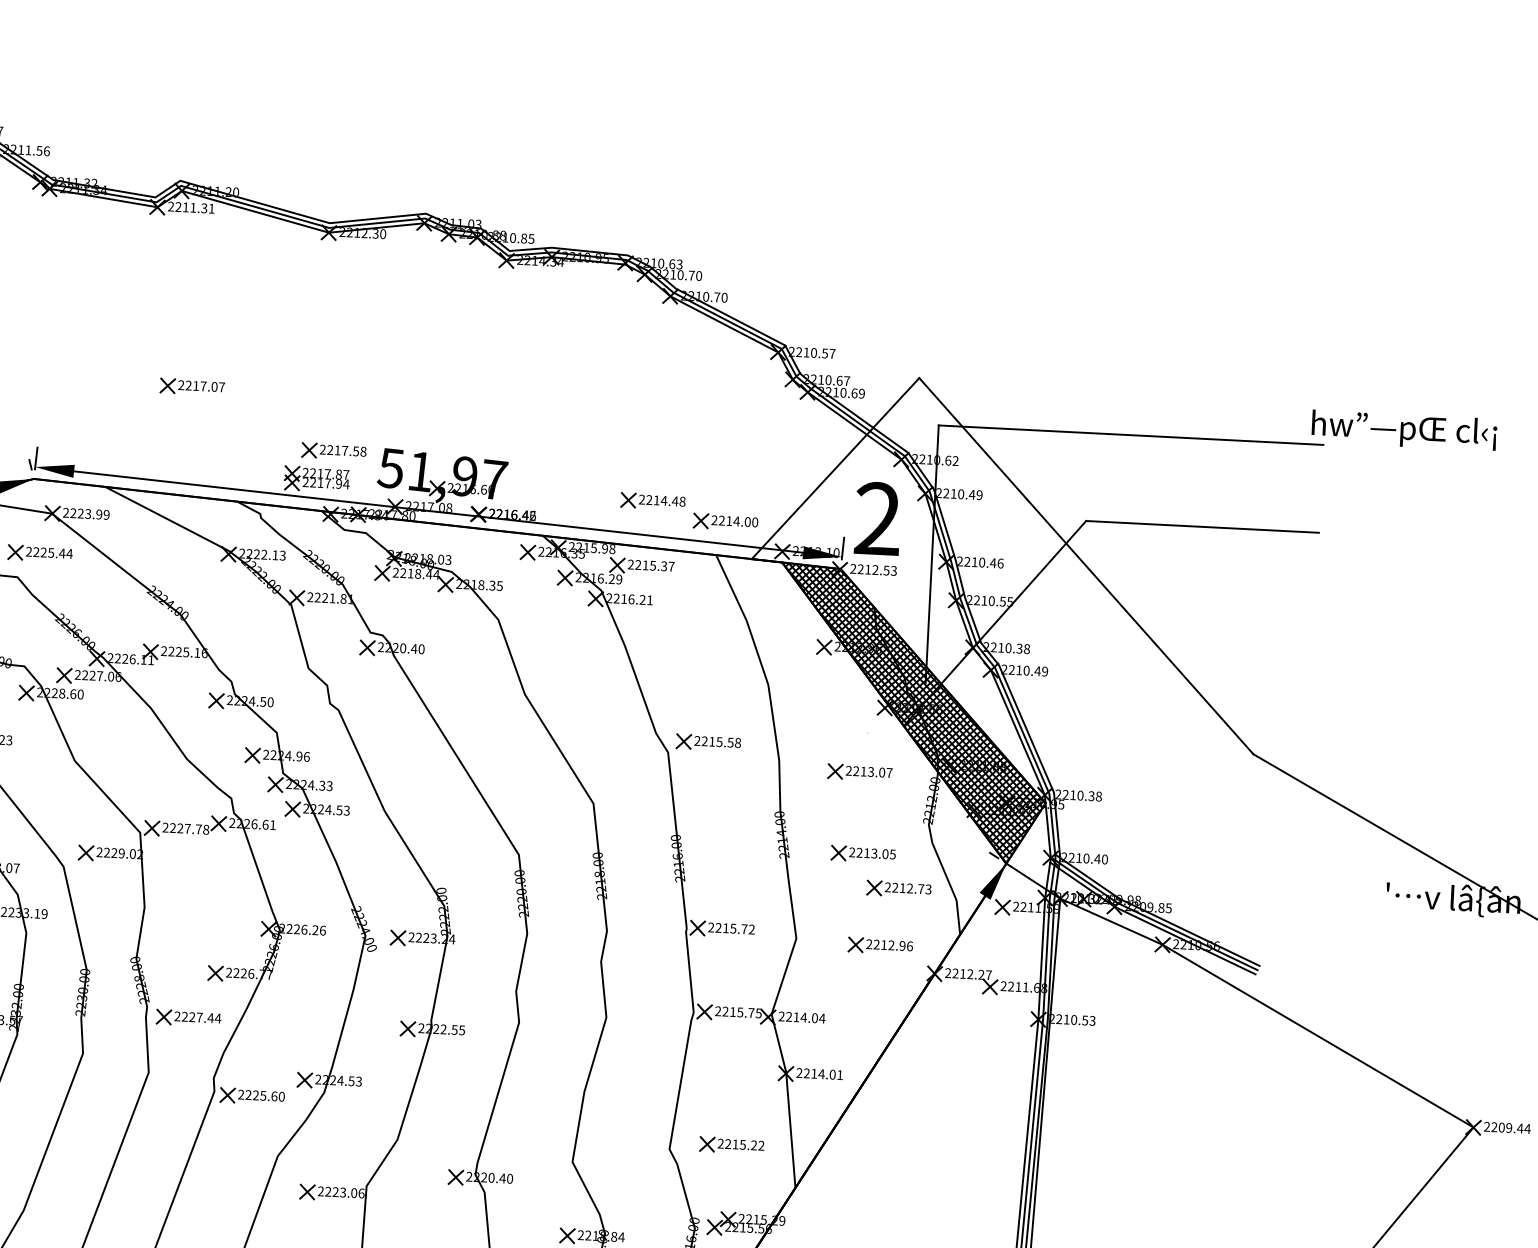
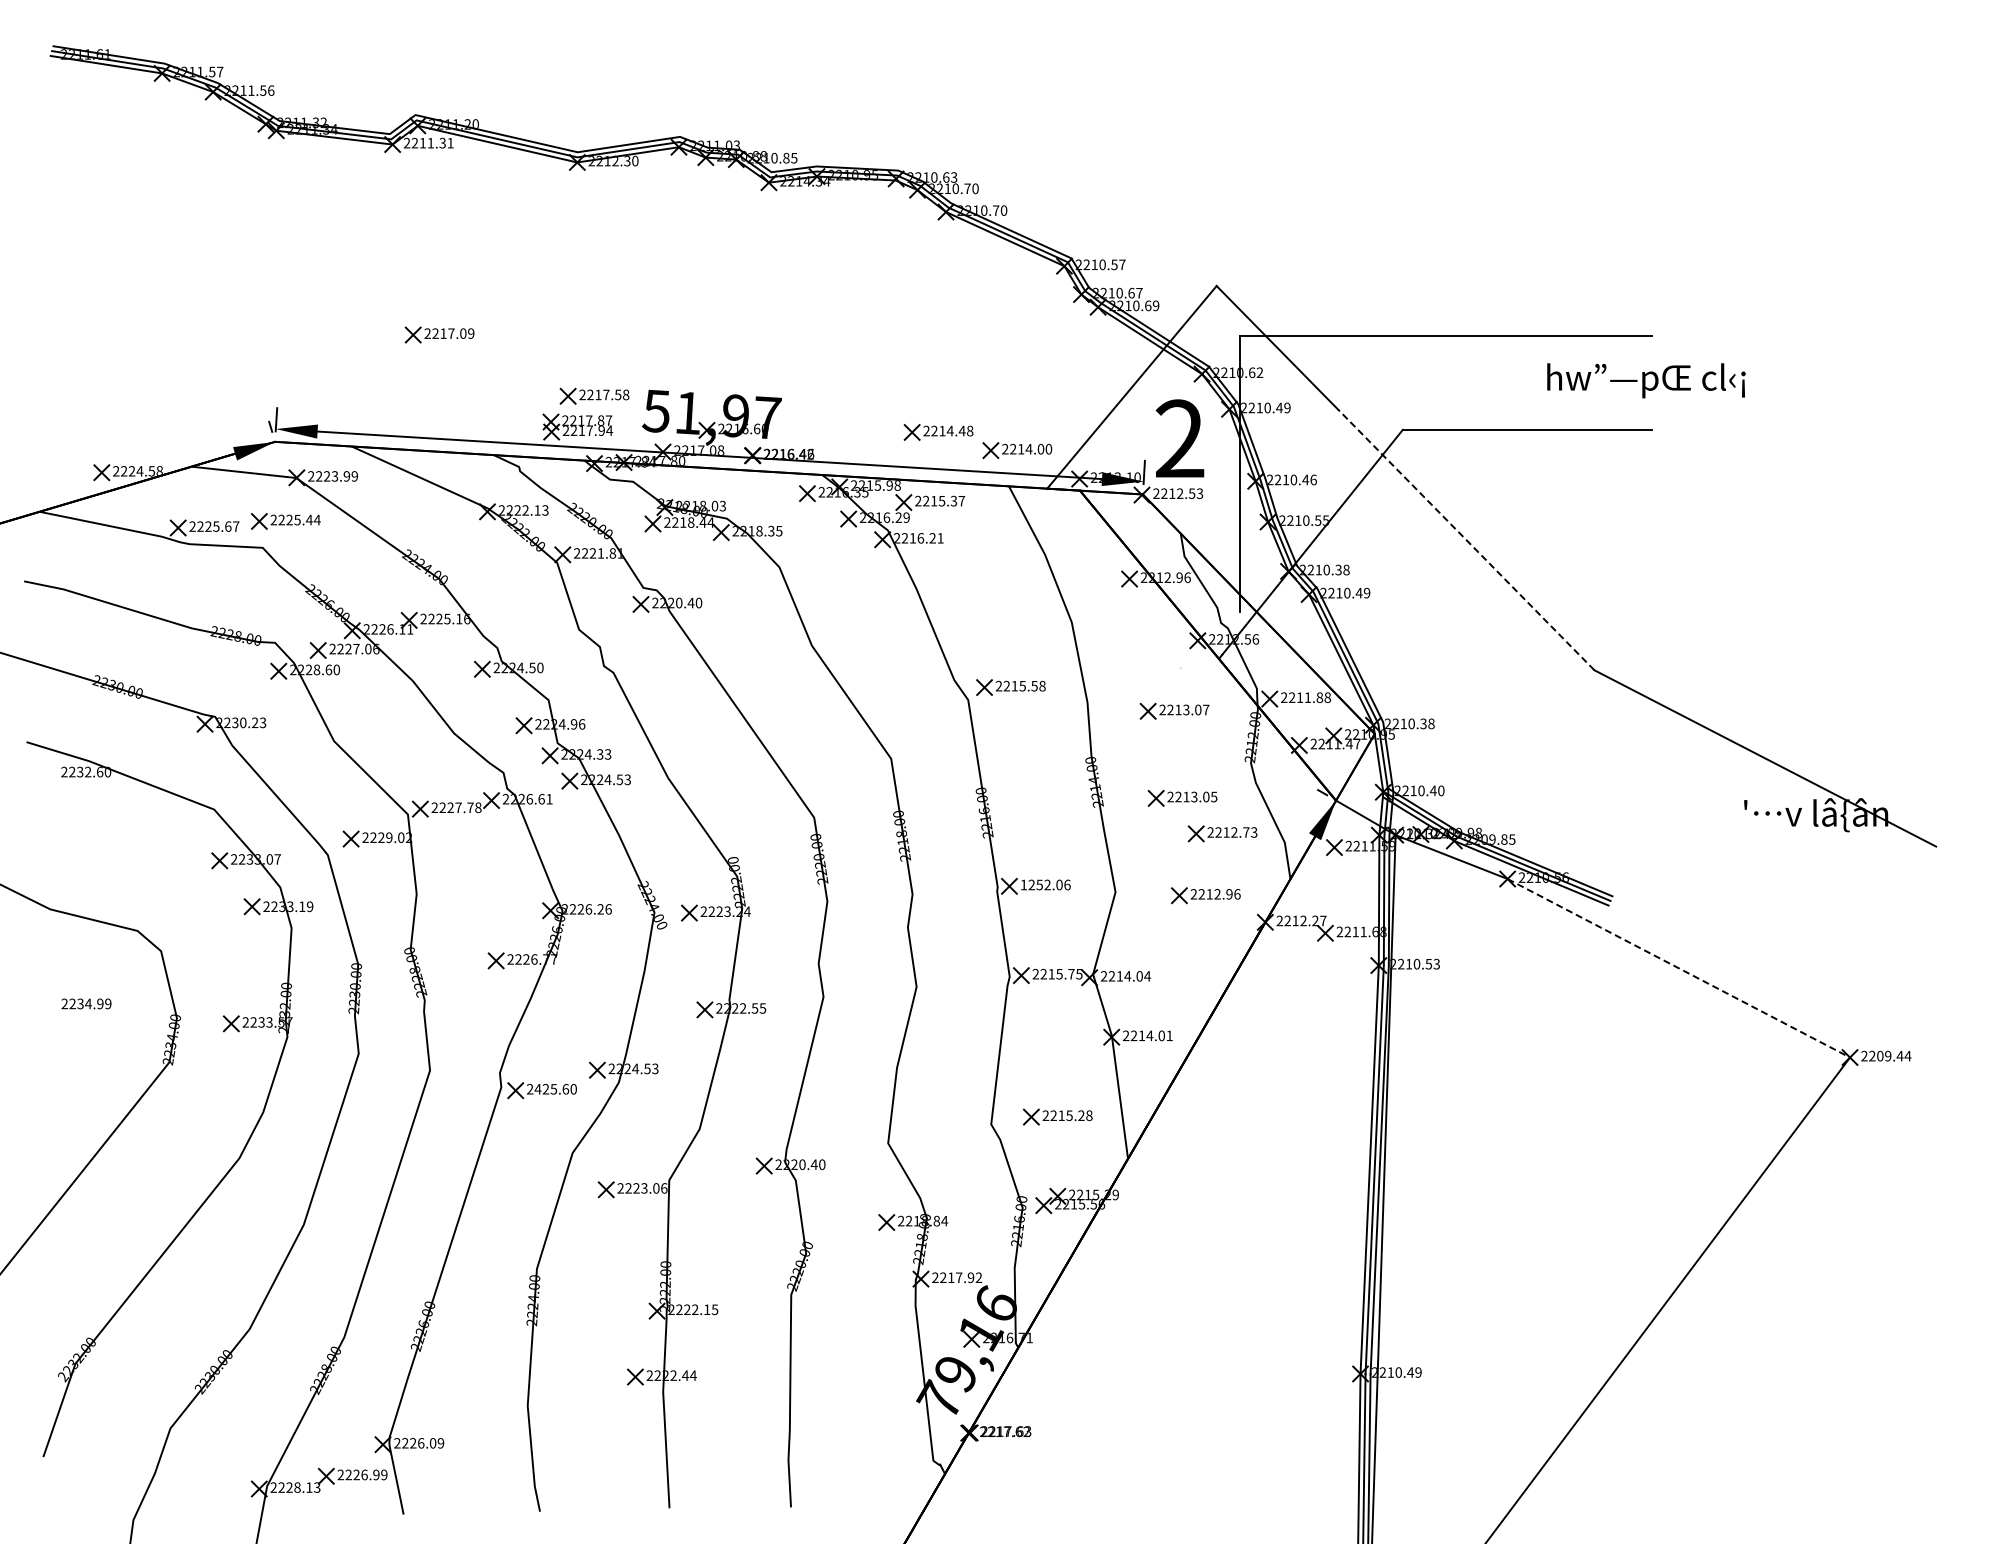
text: (222, 387) -> (471, 333), 2217.07 -> 2217.09
text: (1404, 430) -> (1646, 380), moved
line: (1140, 627) -> (1466, 540), solid -> dashed
hatch: (911, 713) -> (1226, 645), removed
text: (731, 928) -> (1045, 884), 2215.72 -> 1252.06
part: (188, 1018) -> (469, 1010), removed
line: (1318, 1036) -> (1679, 968), solid -> dashed
text: (248, 1095) -> (537, 1089), 2225.60 -> 2425.60
text: (761, 1145) -> (1089, 1115), 2215.22 -> 2215.28

